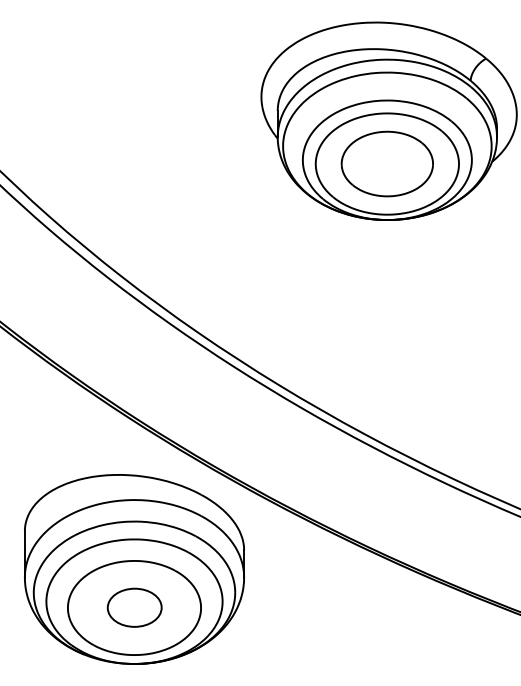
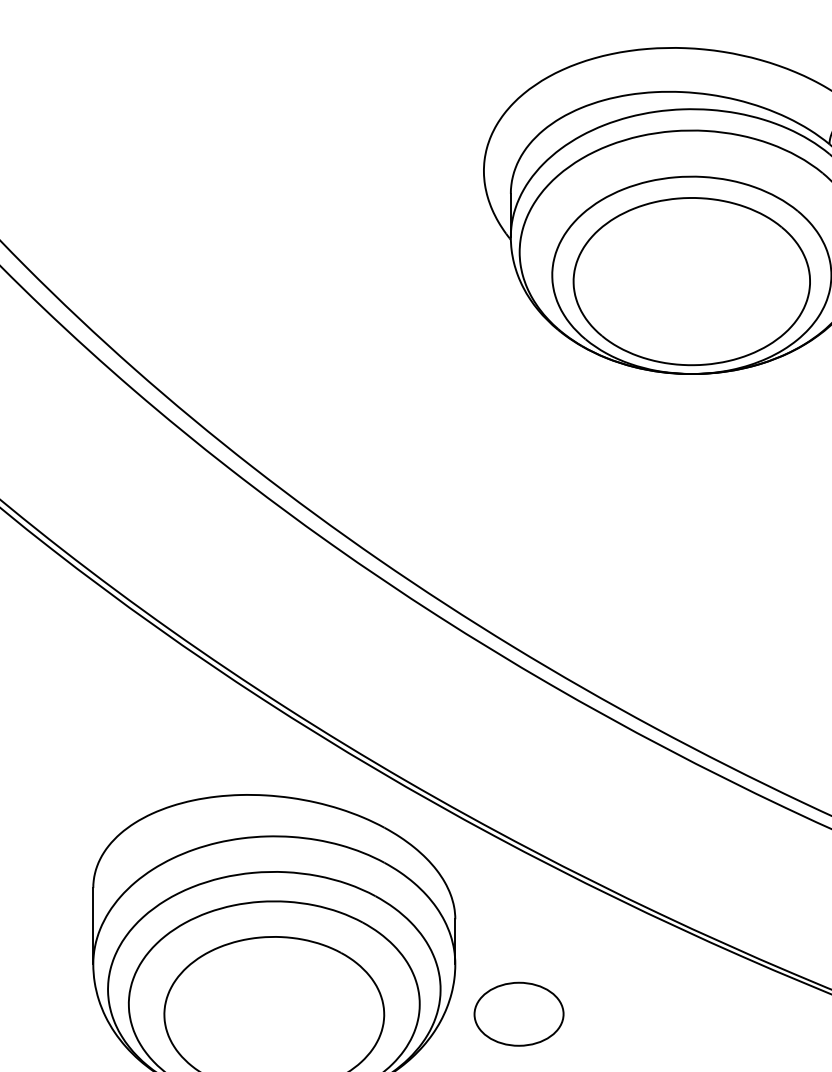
part: (386, 163) -> (690, 280), removed
part: (134, 607) -> (518, 1013), moved

